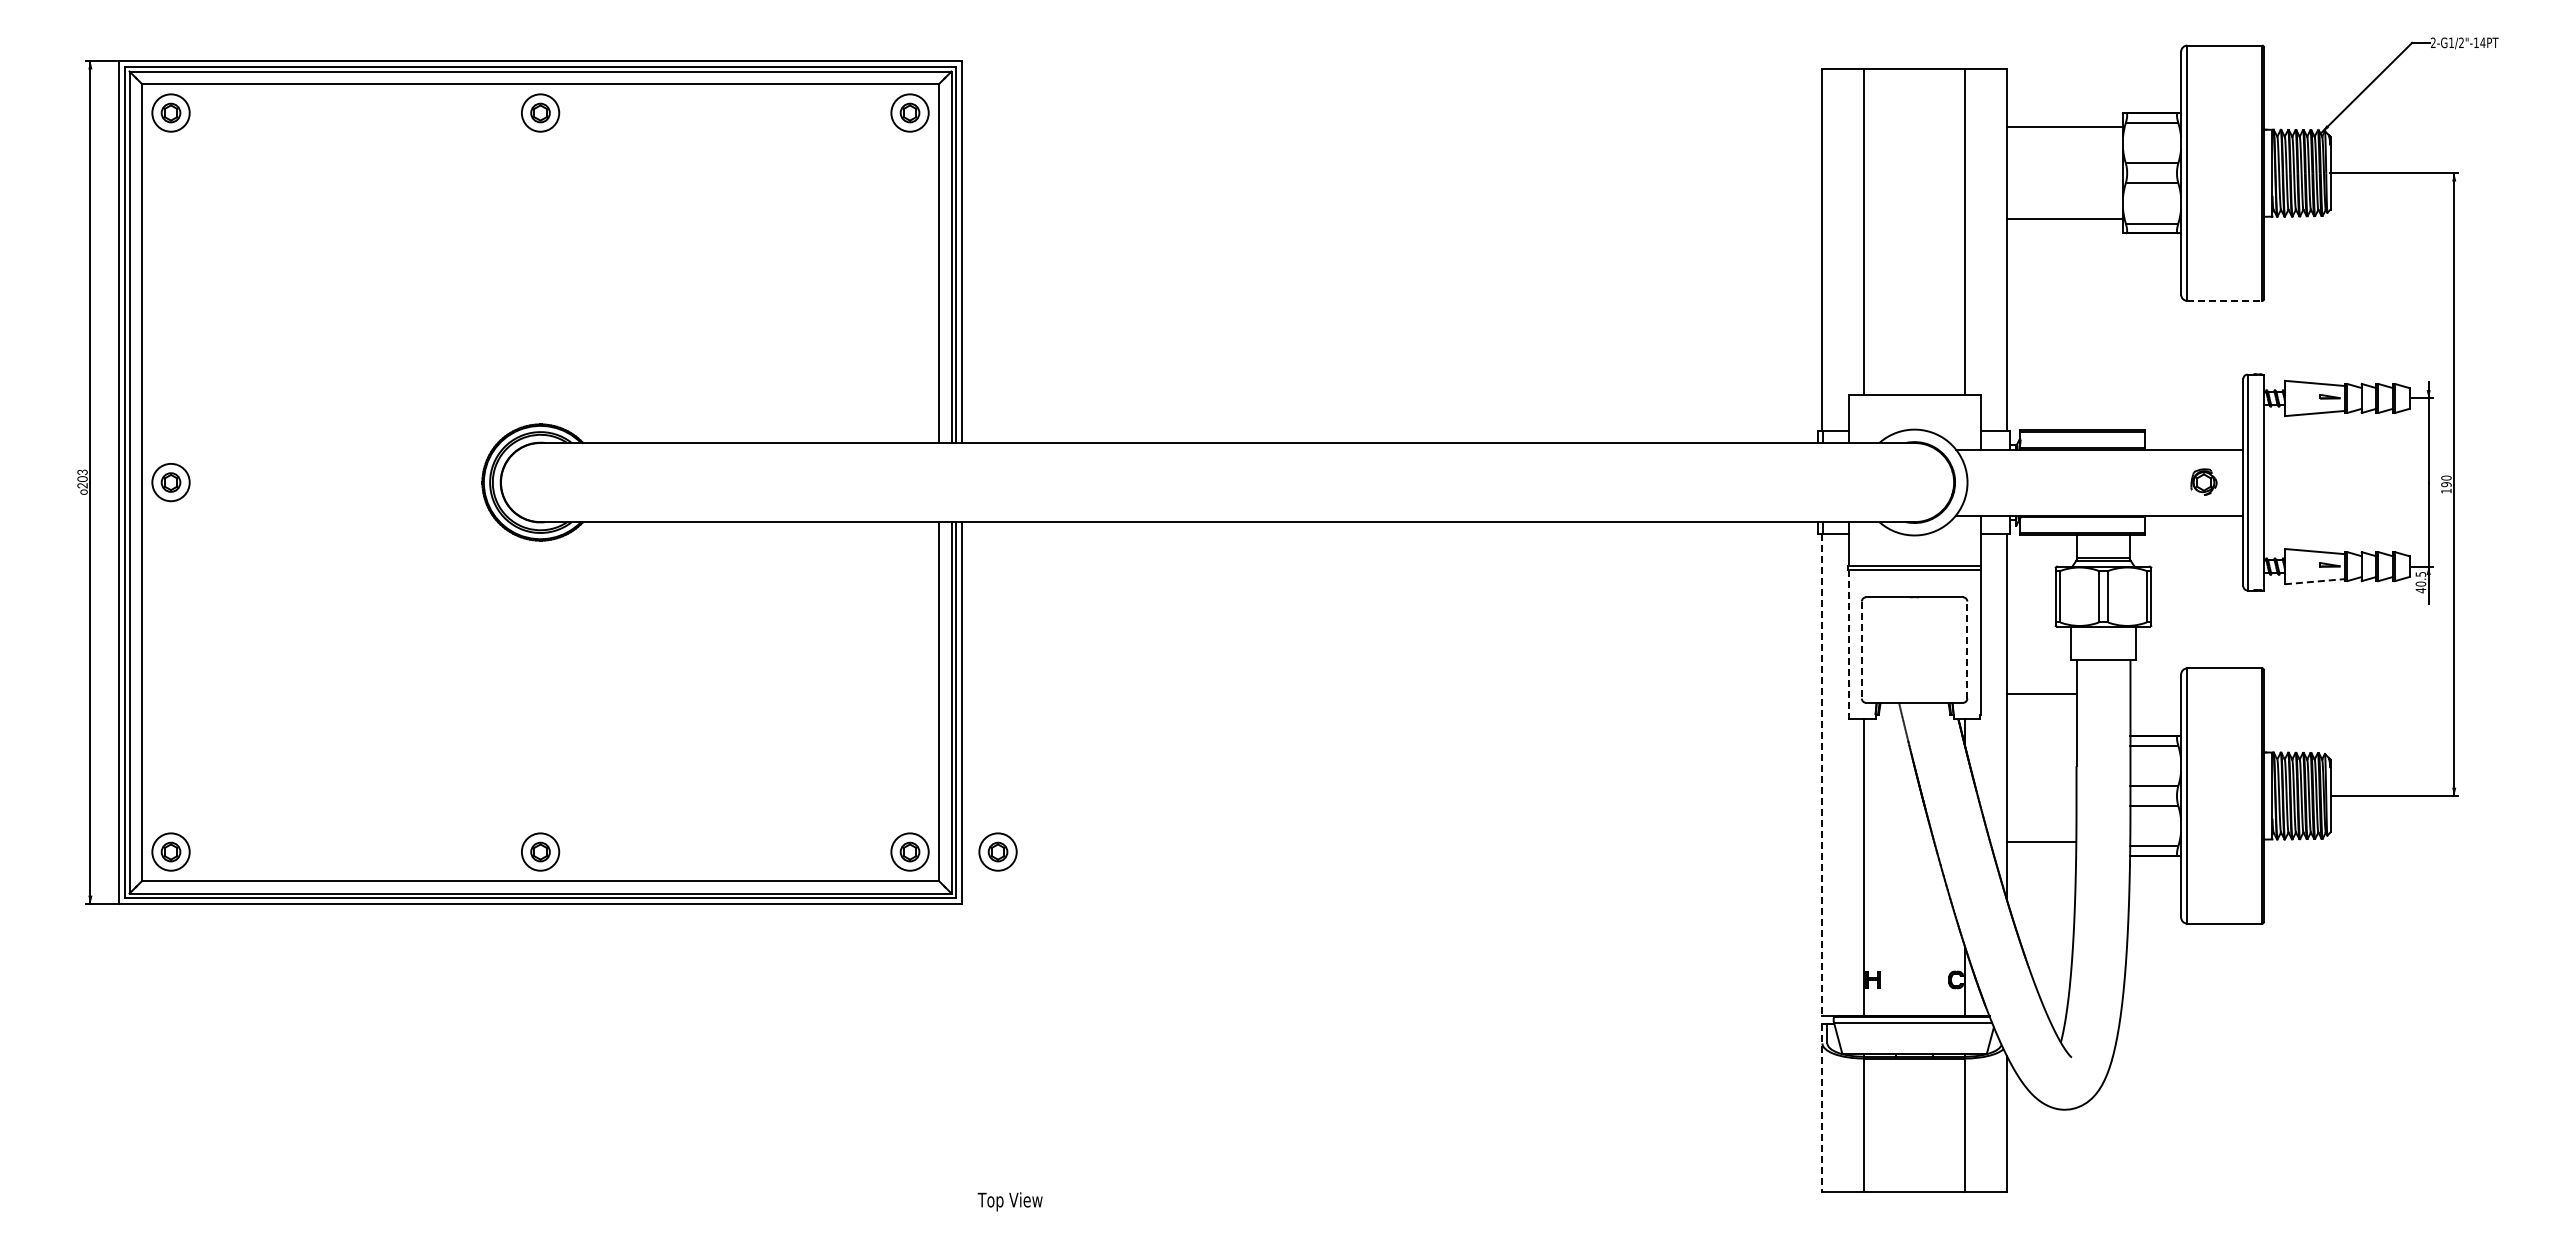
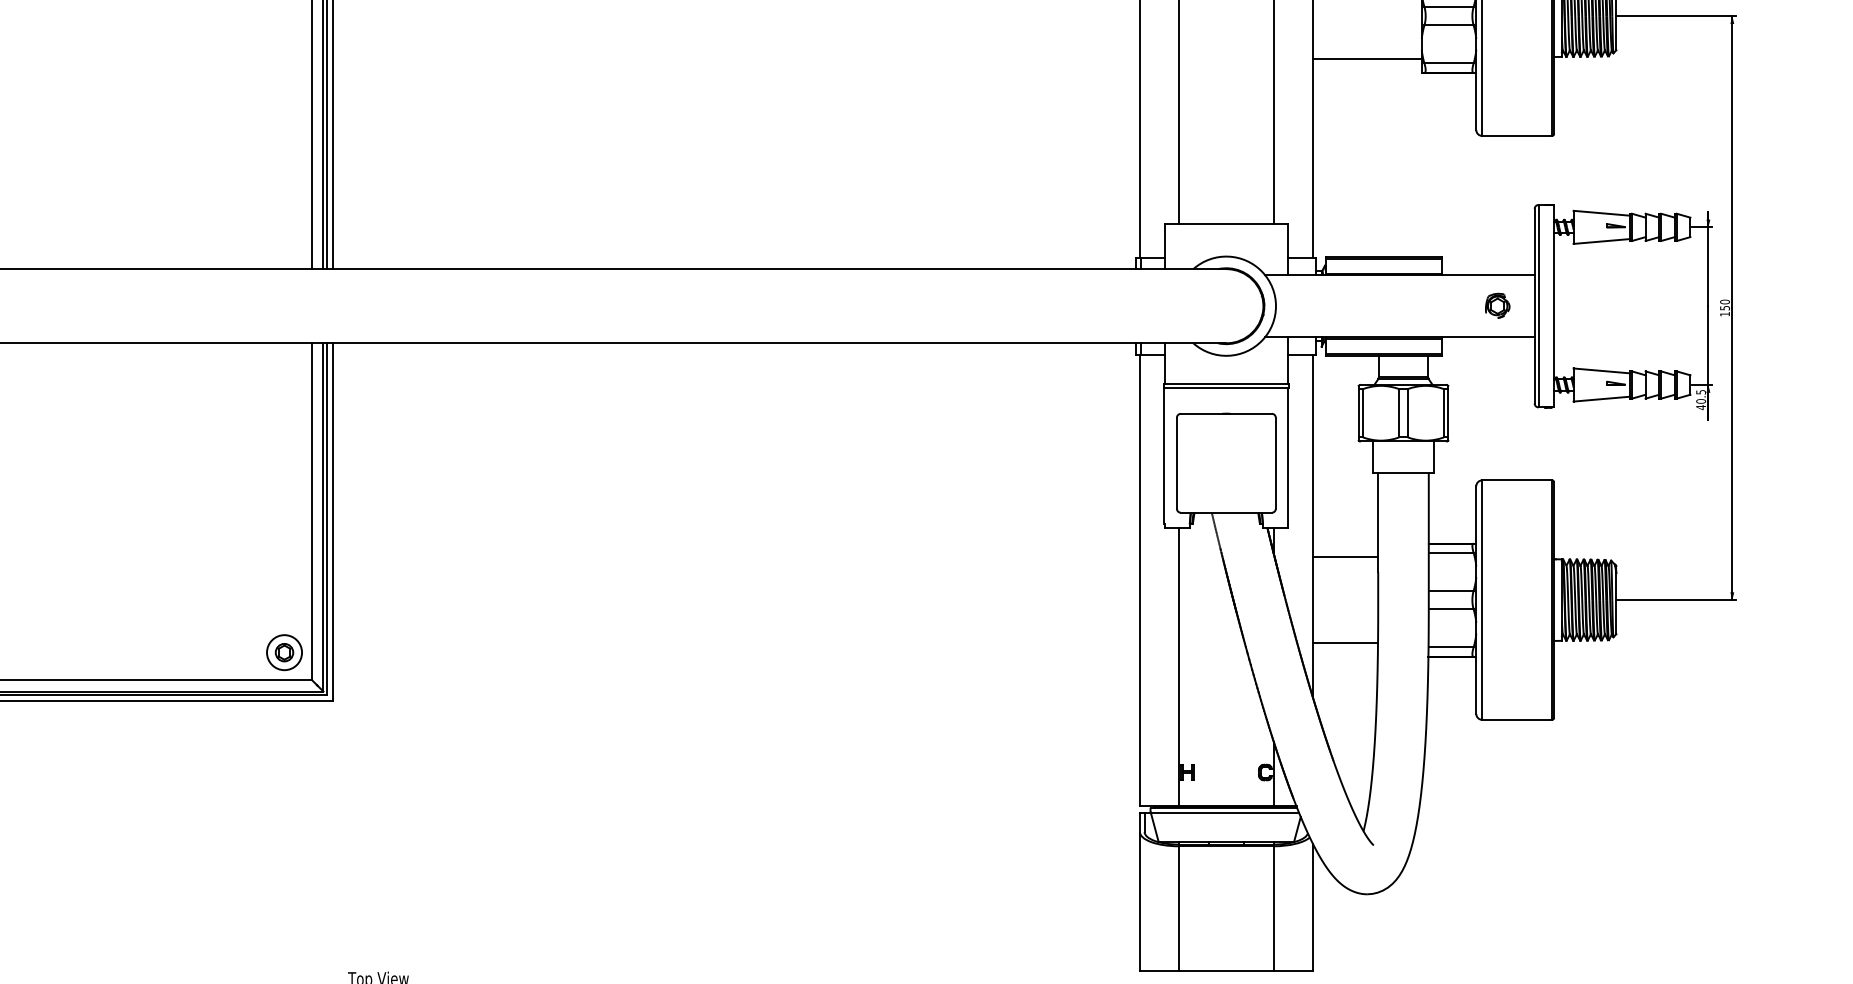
line: (2225, 300) -> (1517, 135), dashed -> solid
text: (2446, 484) -> (1725, 308), 190 -> 150
line: (2315, 581) -> (1602, 398), dashed -> solid
line: (1848, 642) -> (1164, 456), dashed -> solid
line: (1861, 650) -> (1176, 463), dashed -> solid
line: (1967, 650) -> (1275, 463), dashed -> solid
line: (2041, 693) -> (1345, 556), moved
line: (1822, 775) -> (1140, 580), dashed -> solid
part: (997, 851) -> (366, 652), removed
line: (1822, 1108) -> (1140, 893), dashed -> solid

